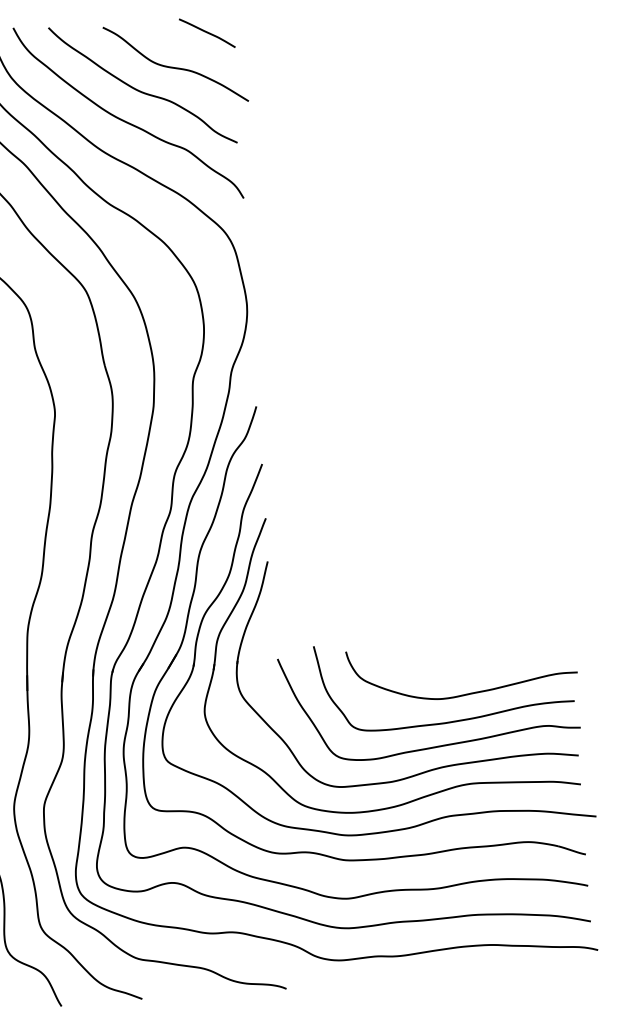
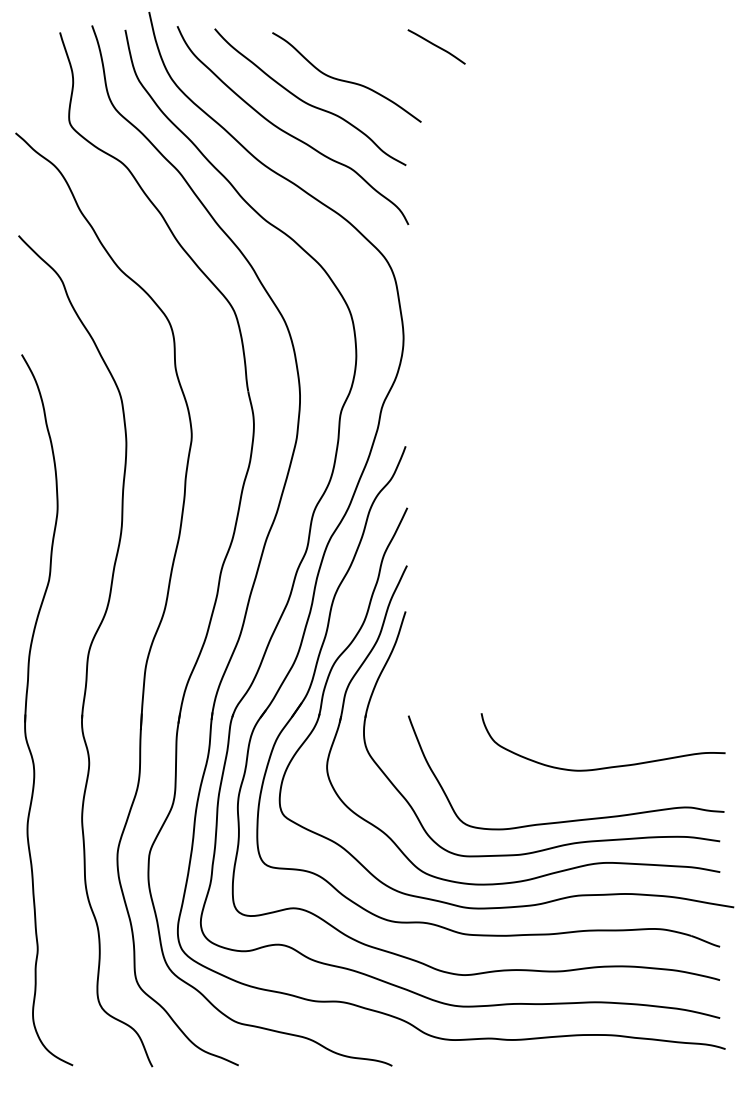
curve: (207, 32) -> (436, 46), moved
curve: (453, 720) -> (590, 794), removed

